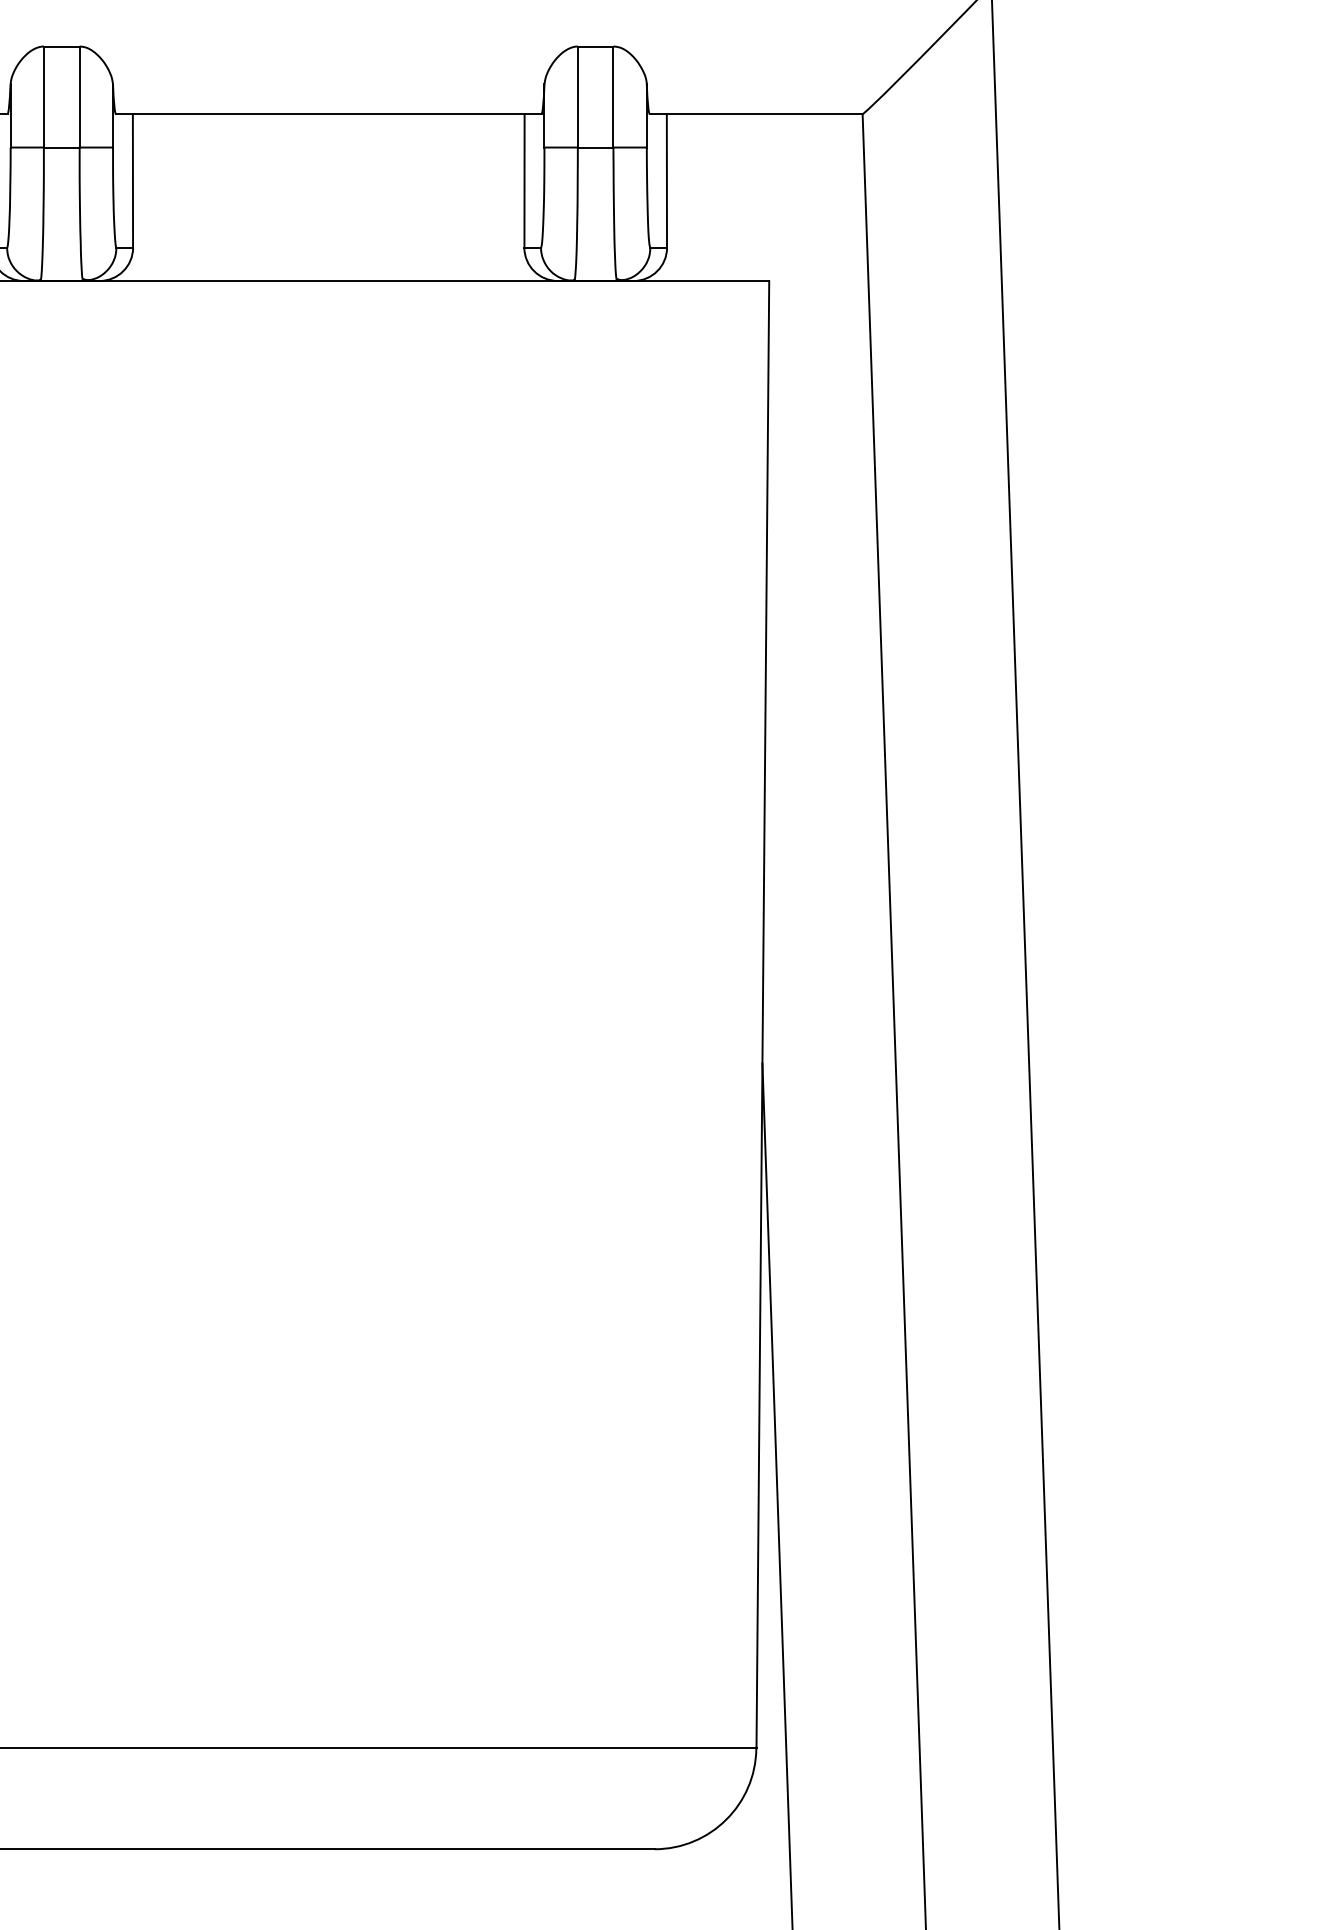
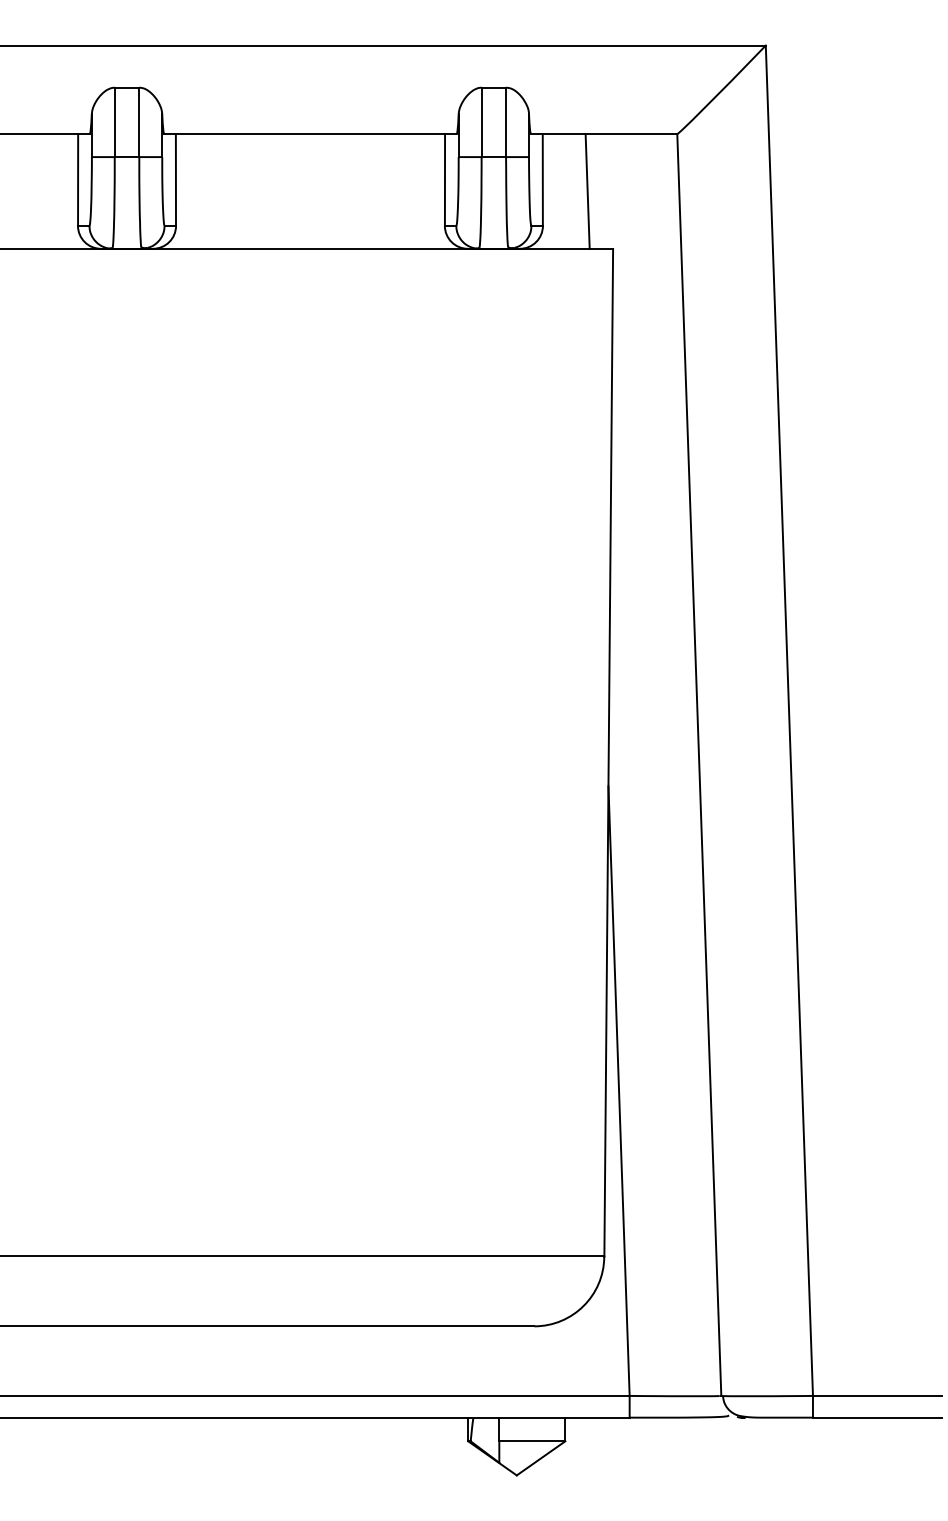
line: (731, 197) -> (587, 191), added

